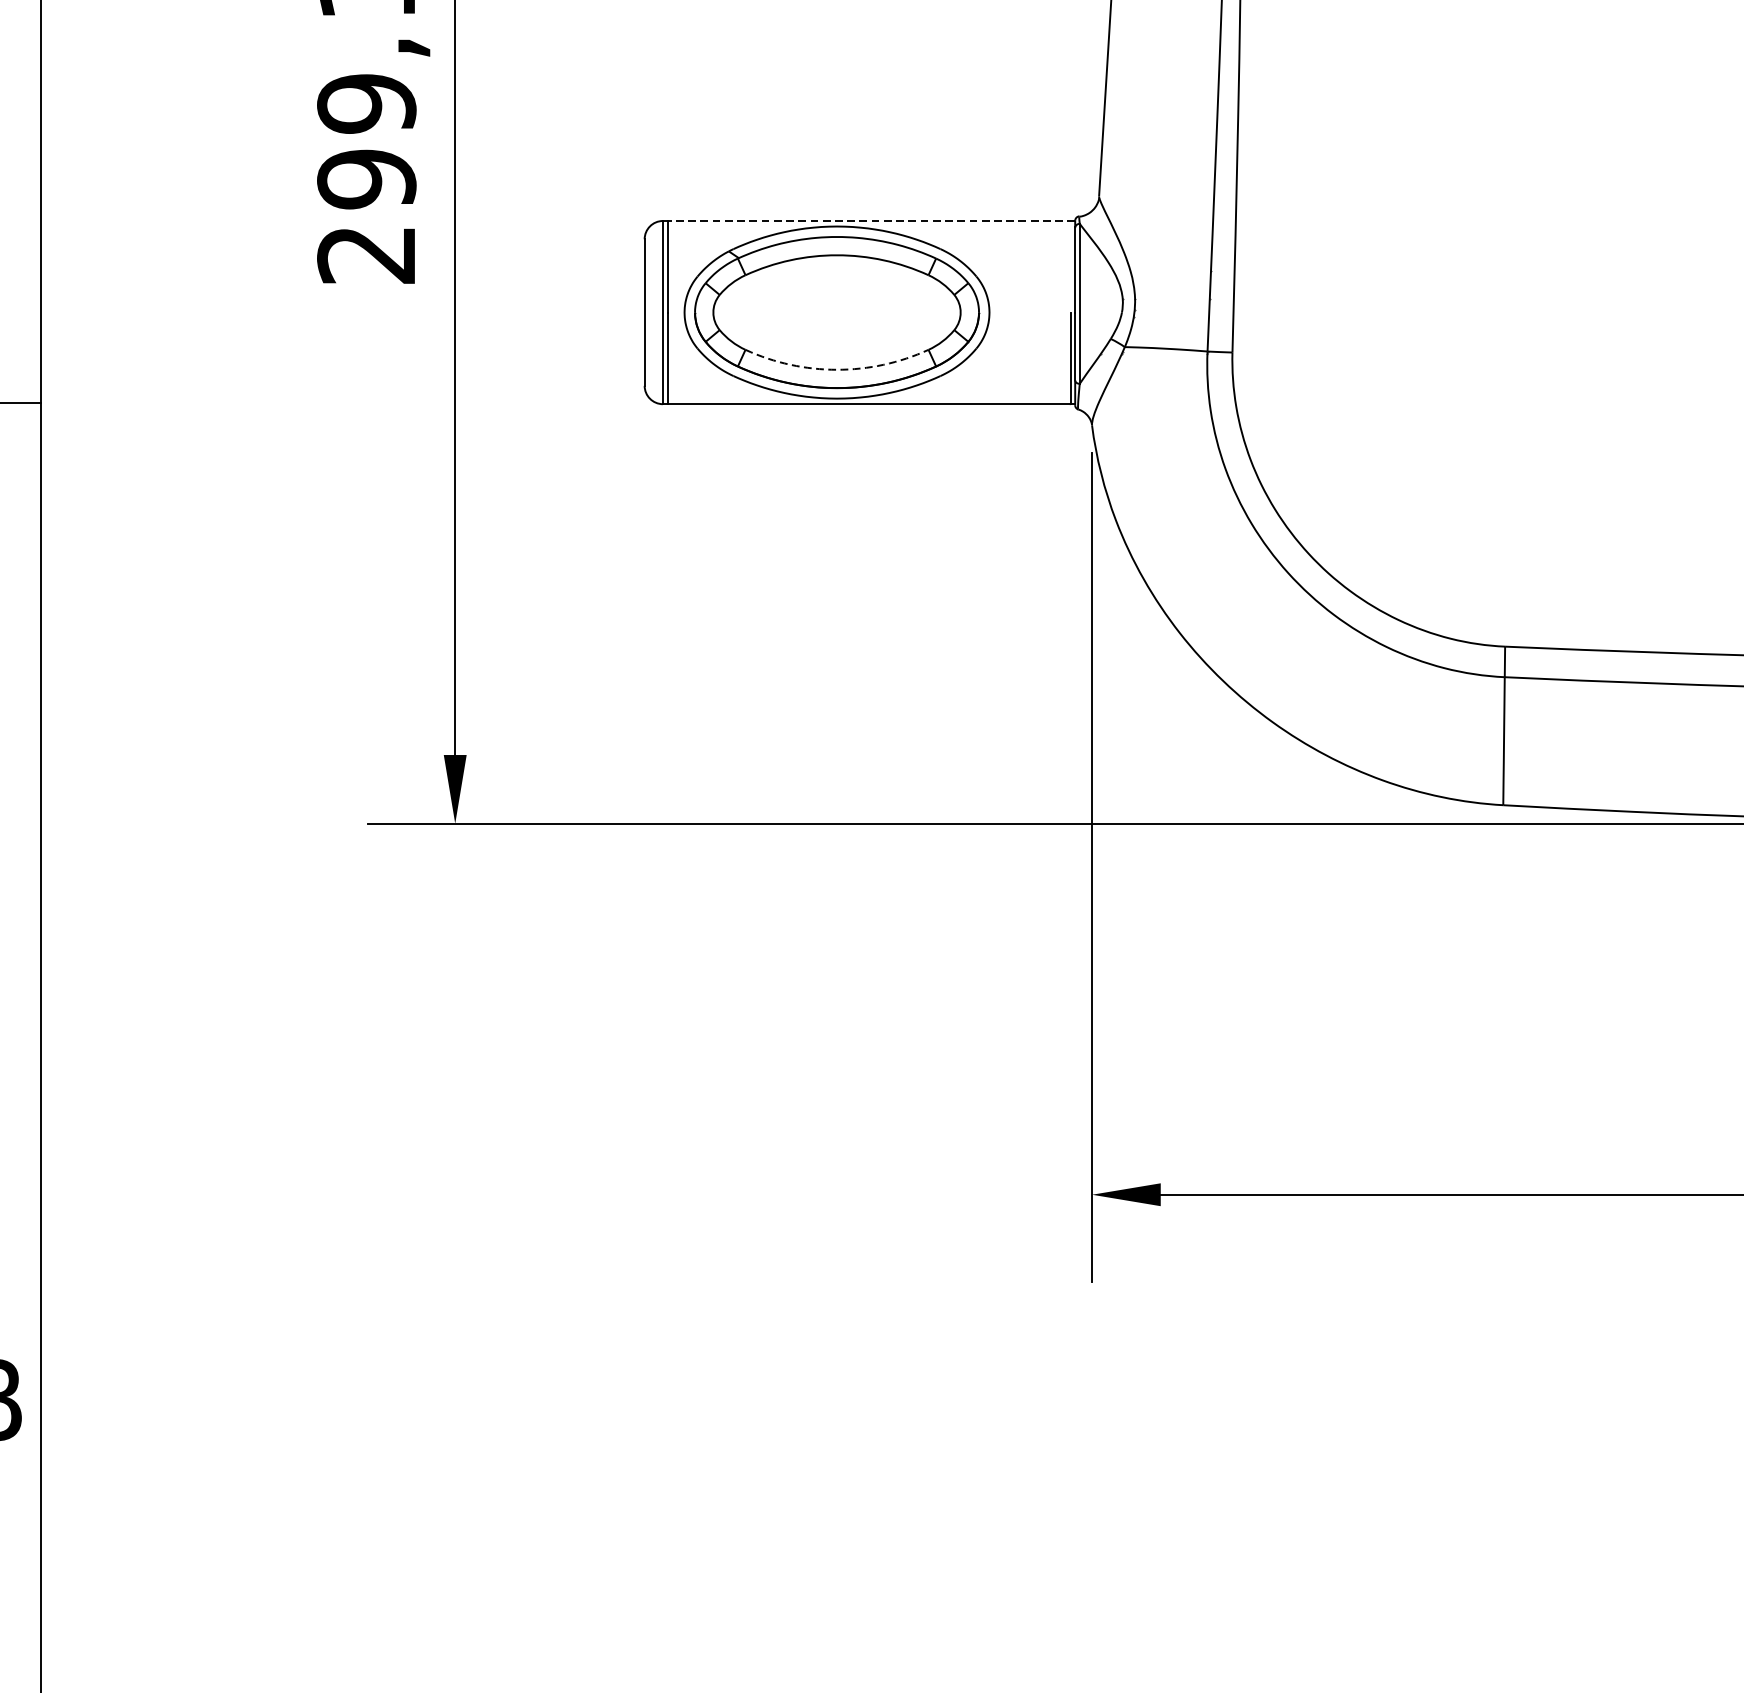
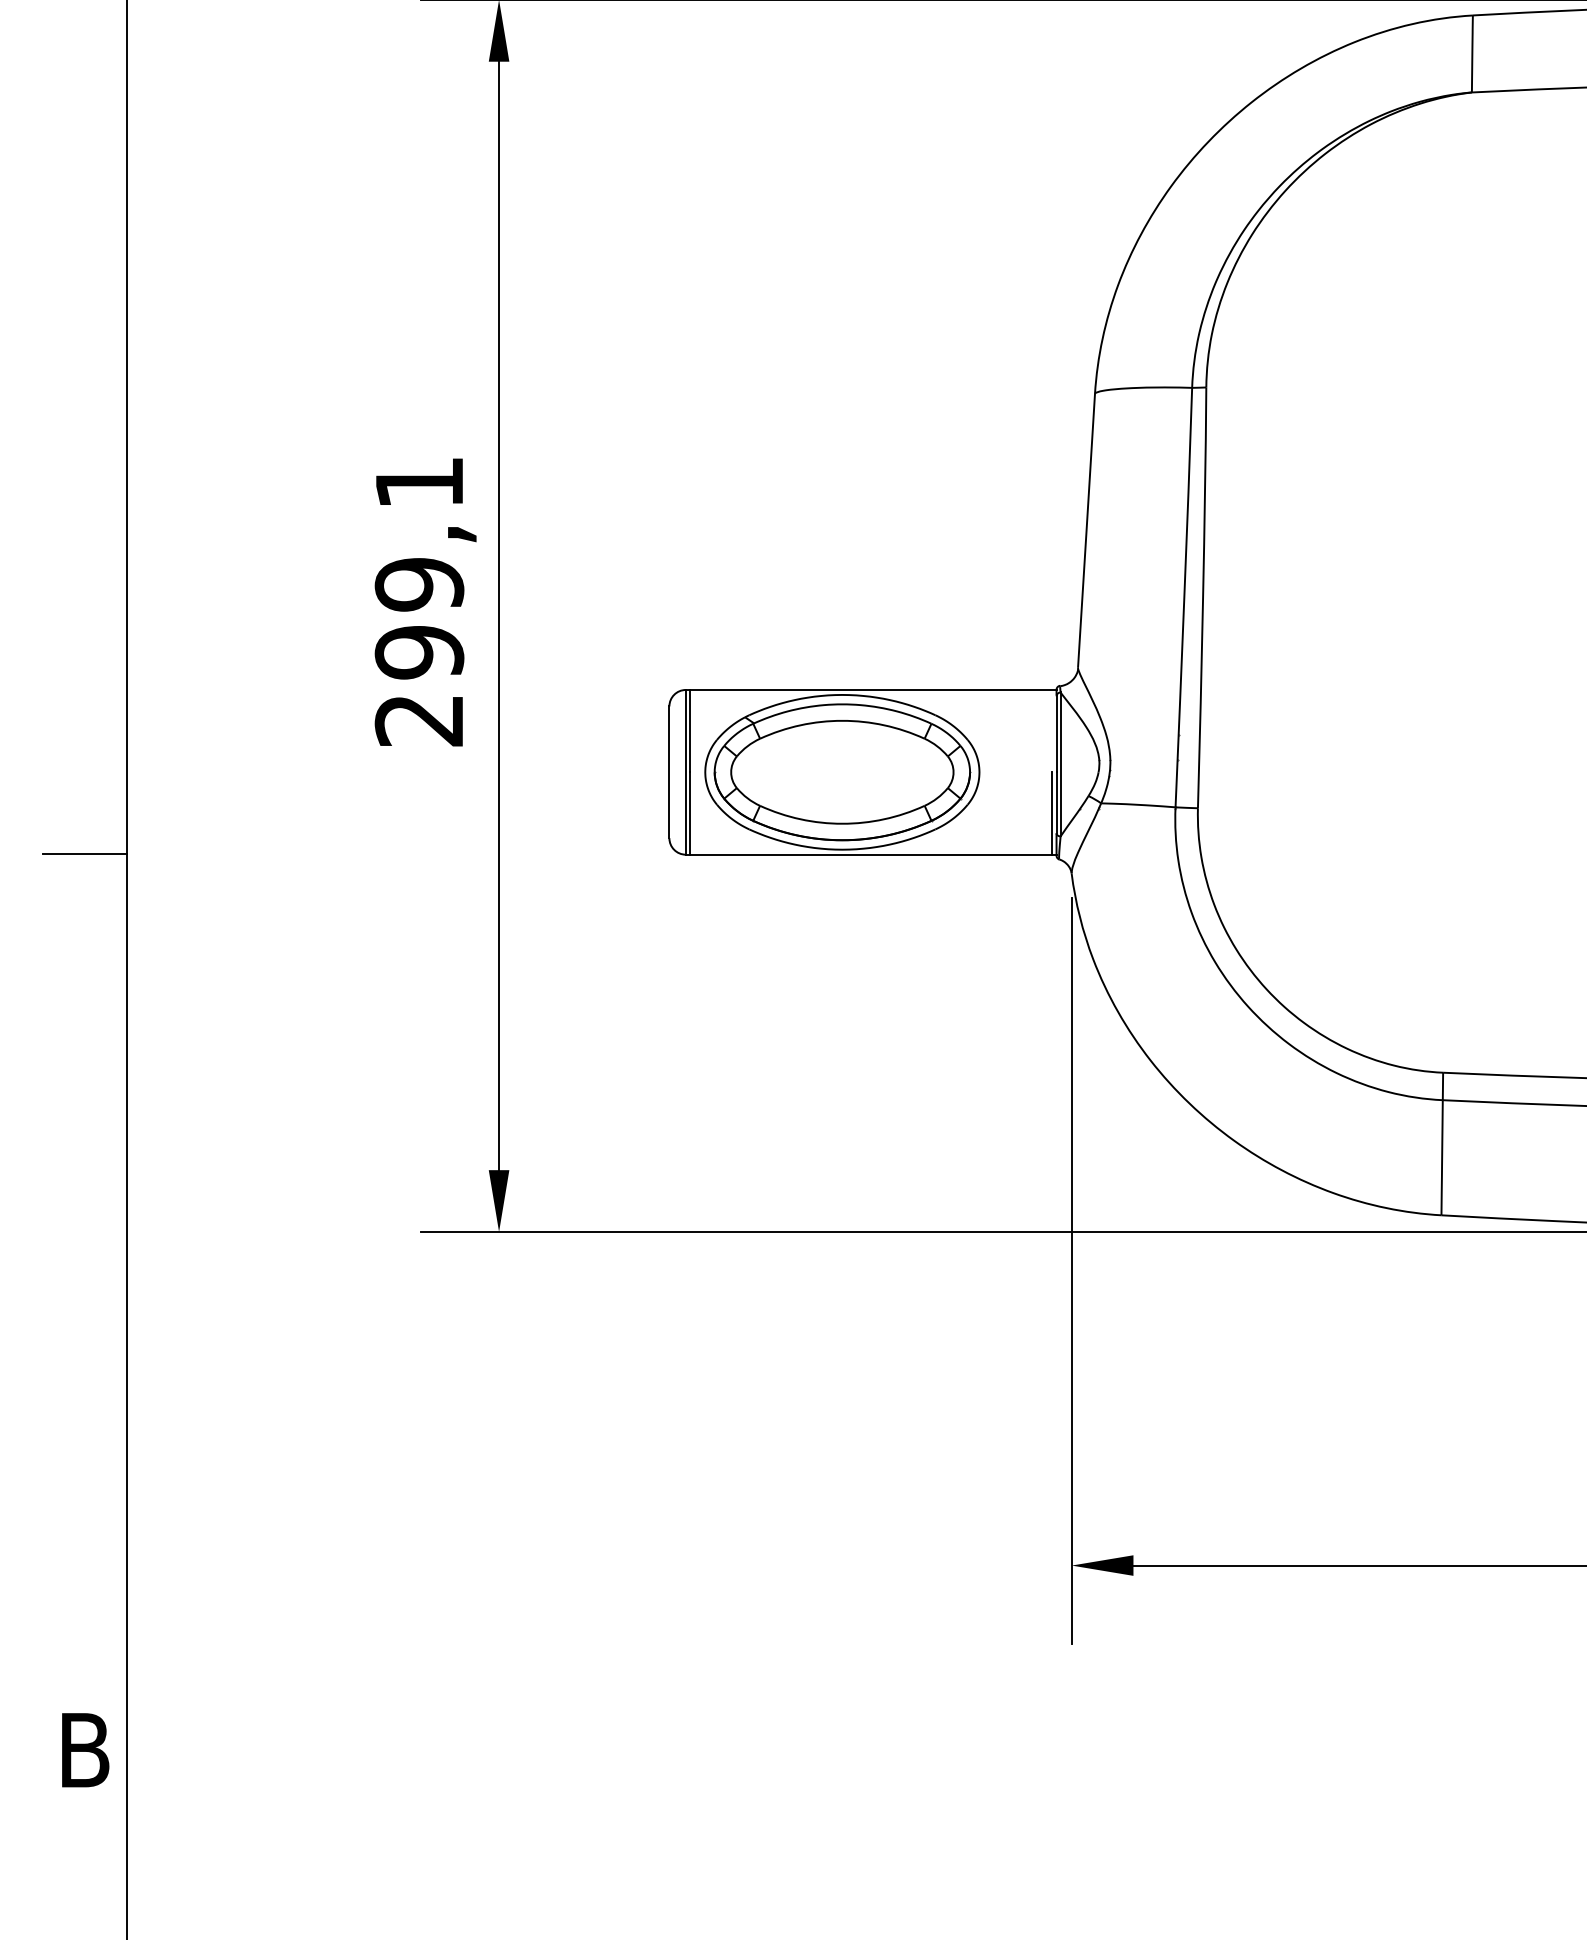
line: (870, 220) -> (872, 689), dashed -> solid
arc: (837, 369) -> (842, 823), dashed -> solid

